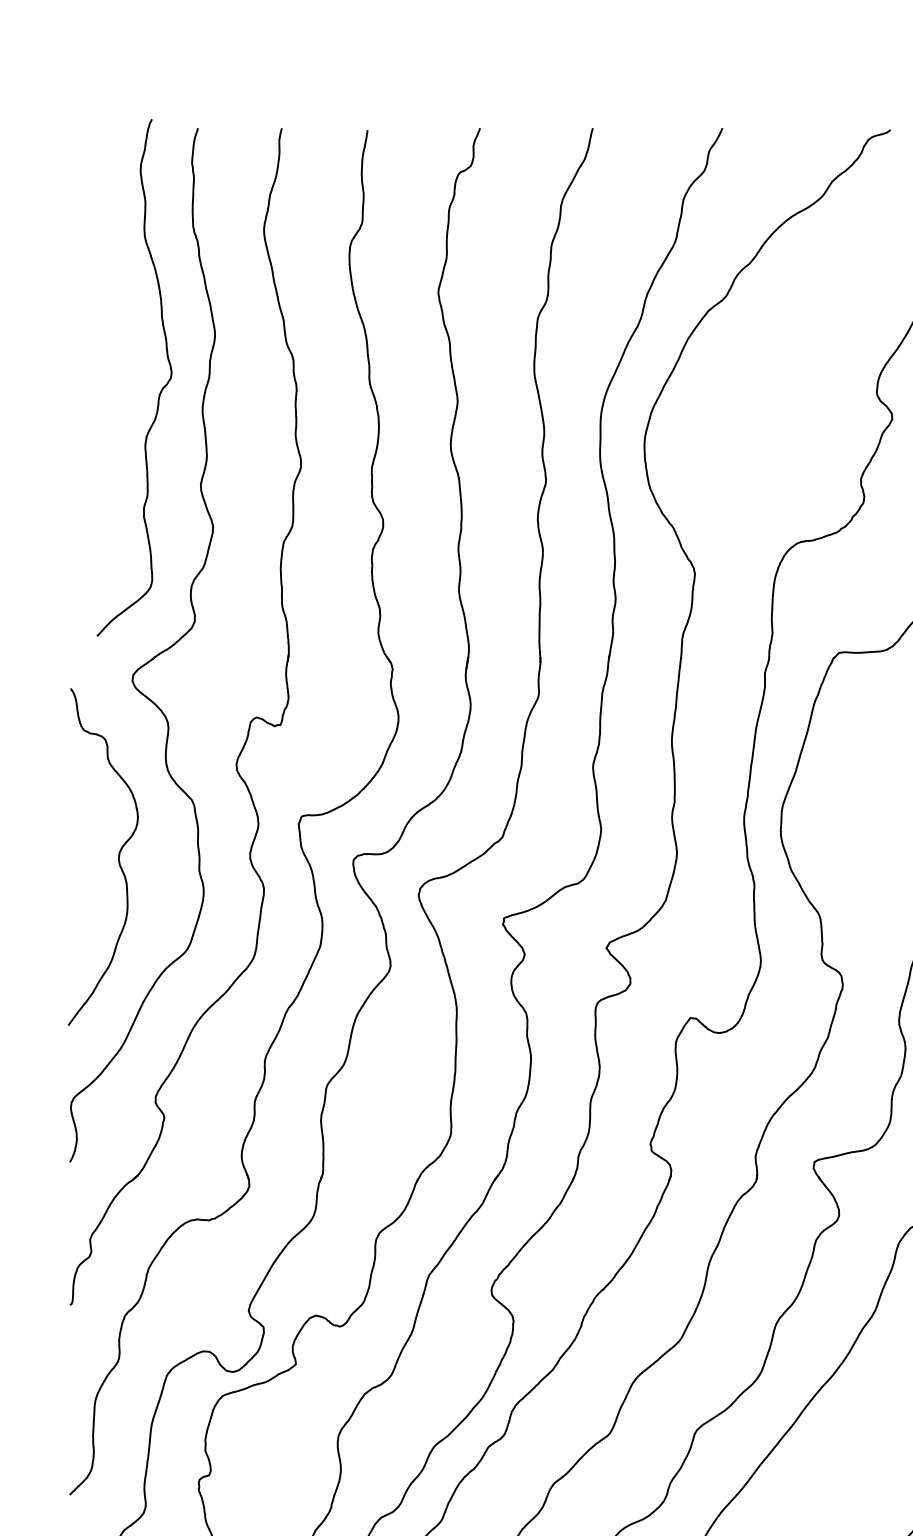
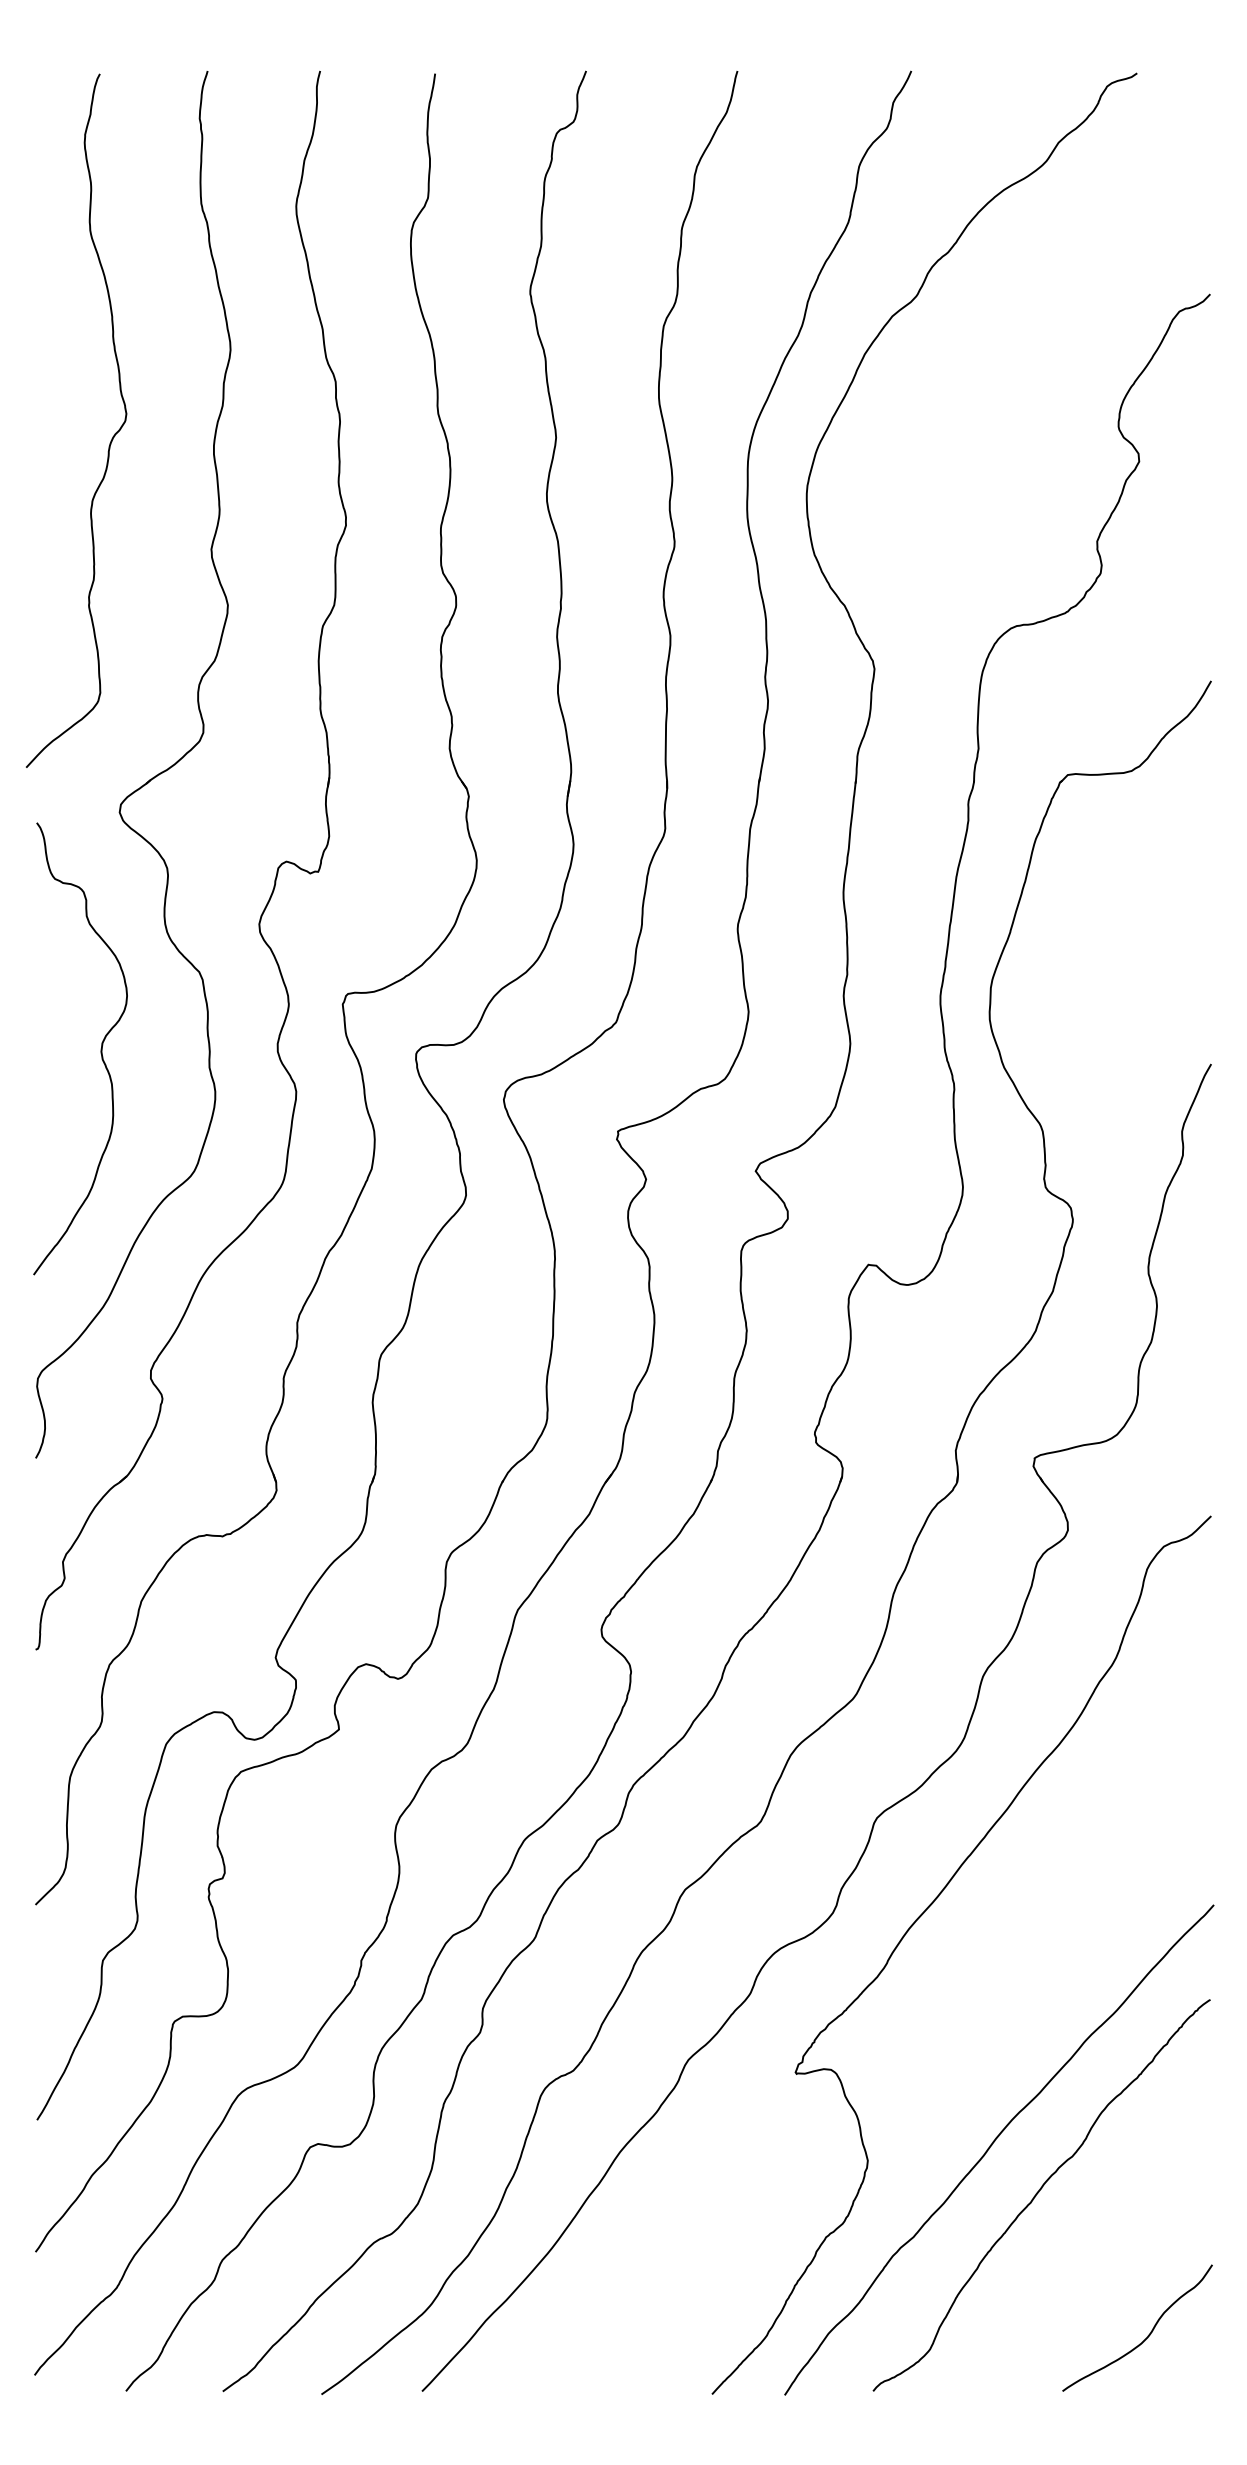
curve: (160, 390) -> (111, 438), moved

